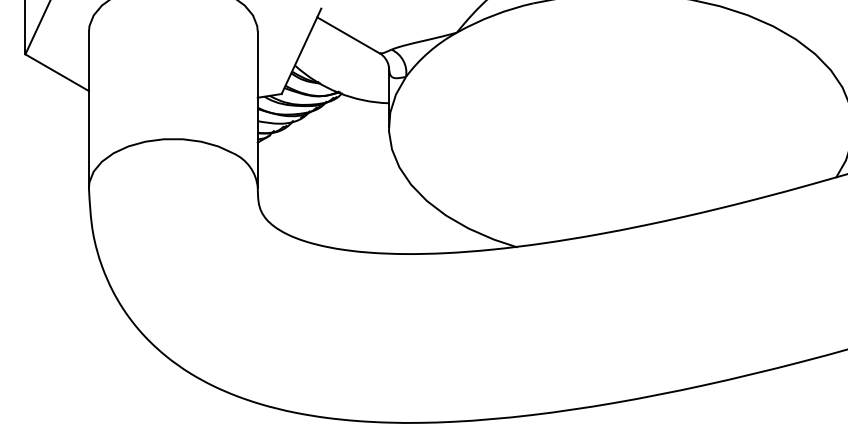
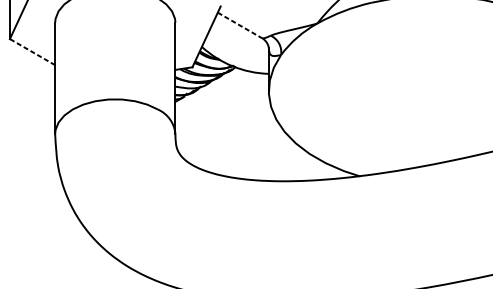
line: (348, 35) -> (240, 25), solid -> dashed
line: (57, 72) -> (32, 51), solid -> dashed

